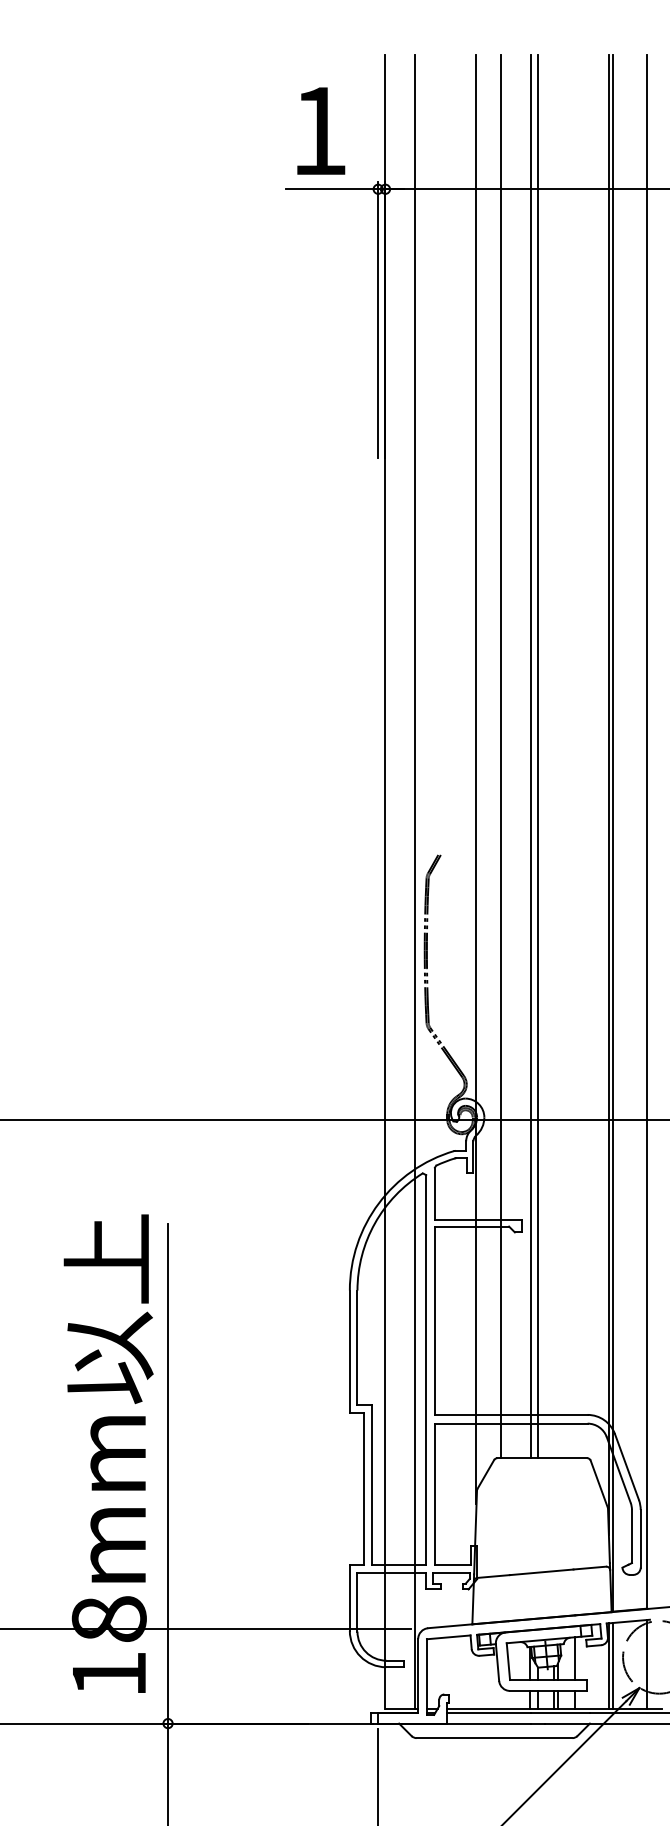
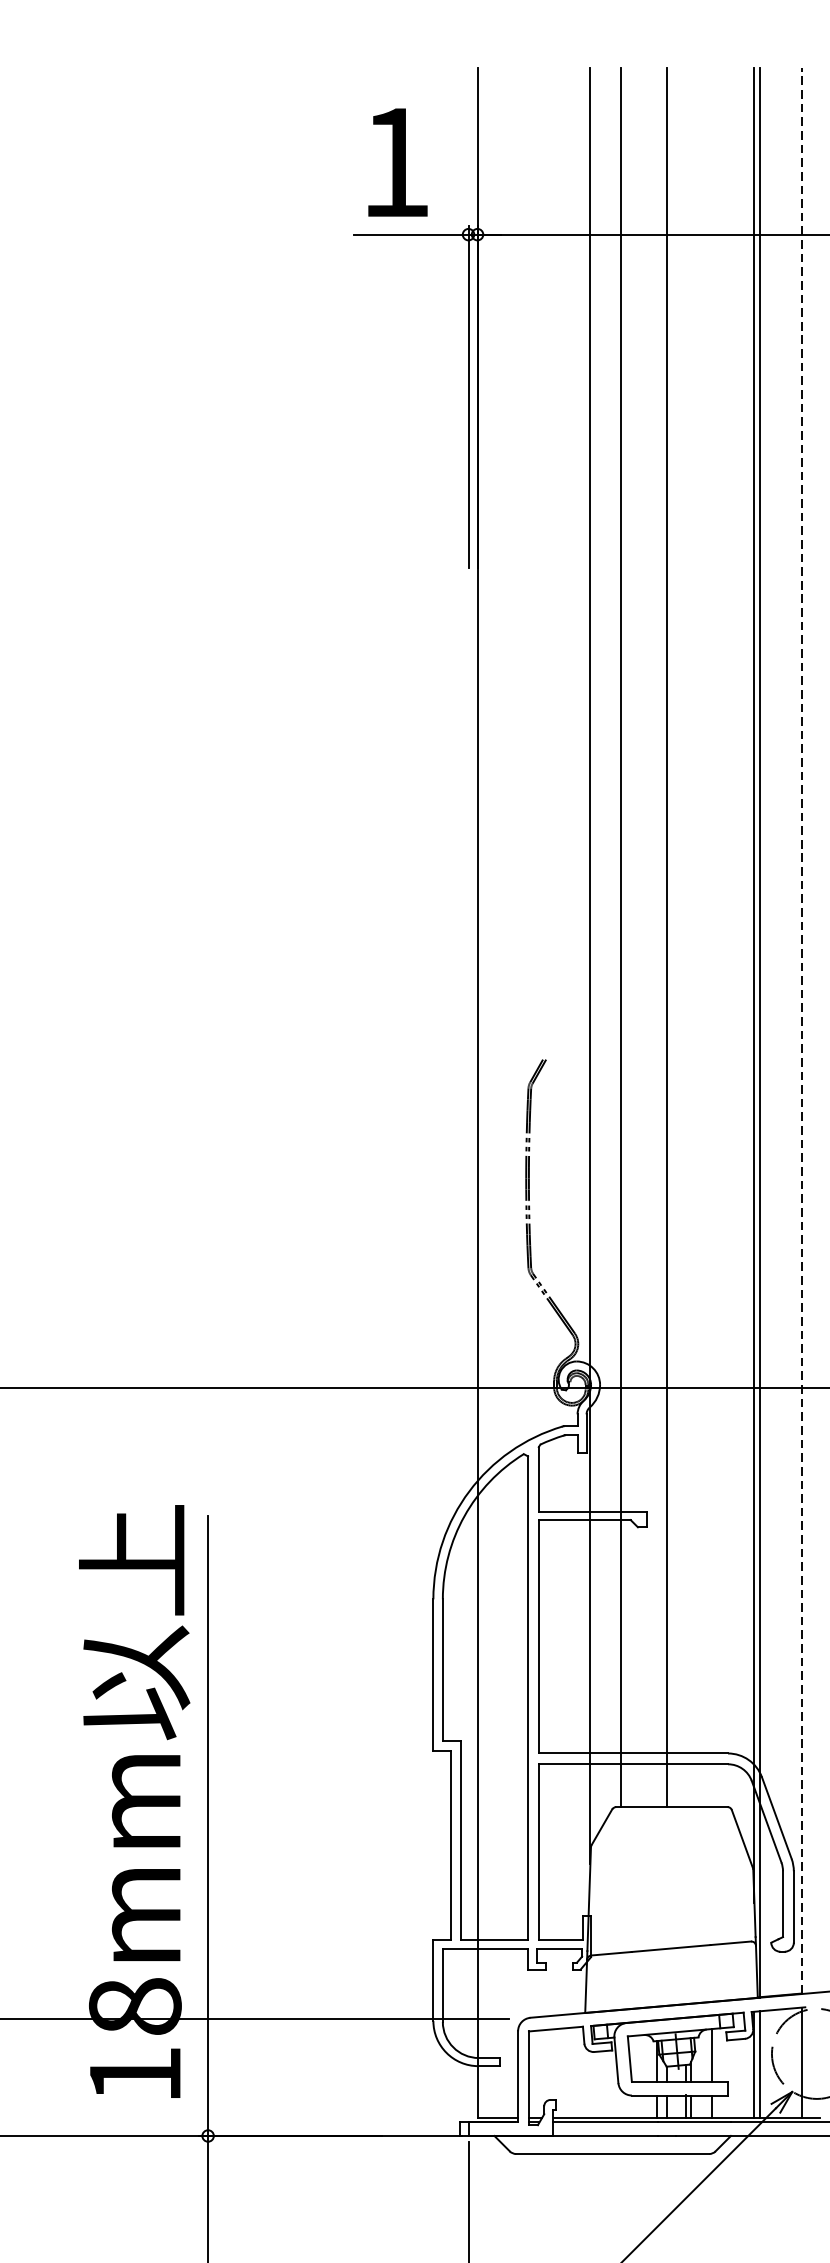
line: (530, 756) -> (657, 937), removed
line: (647, 831) -> (802, 1030), solid -> dashed
line: (415, 881) -> (514, 1092), removed

